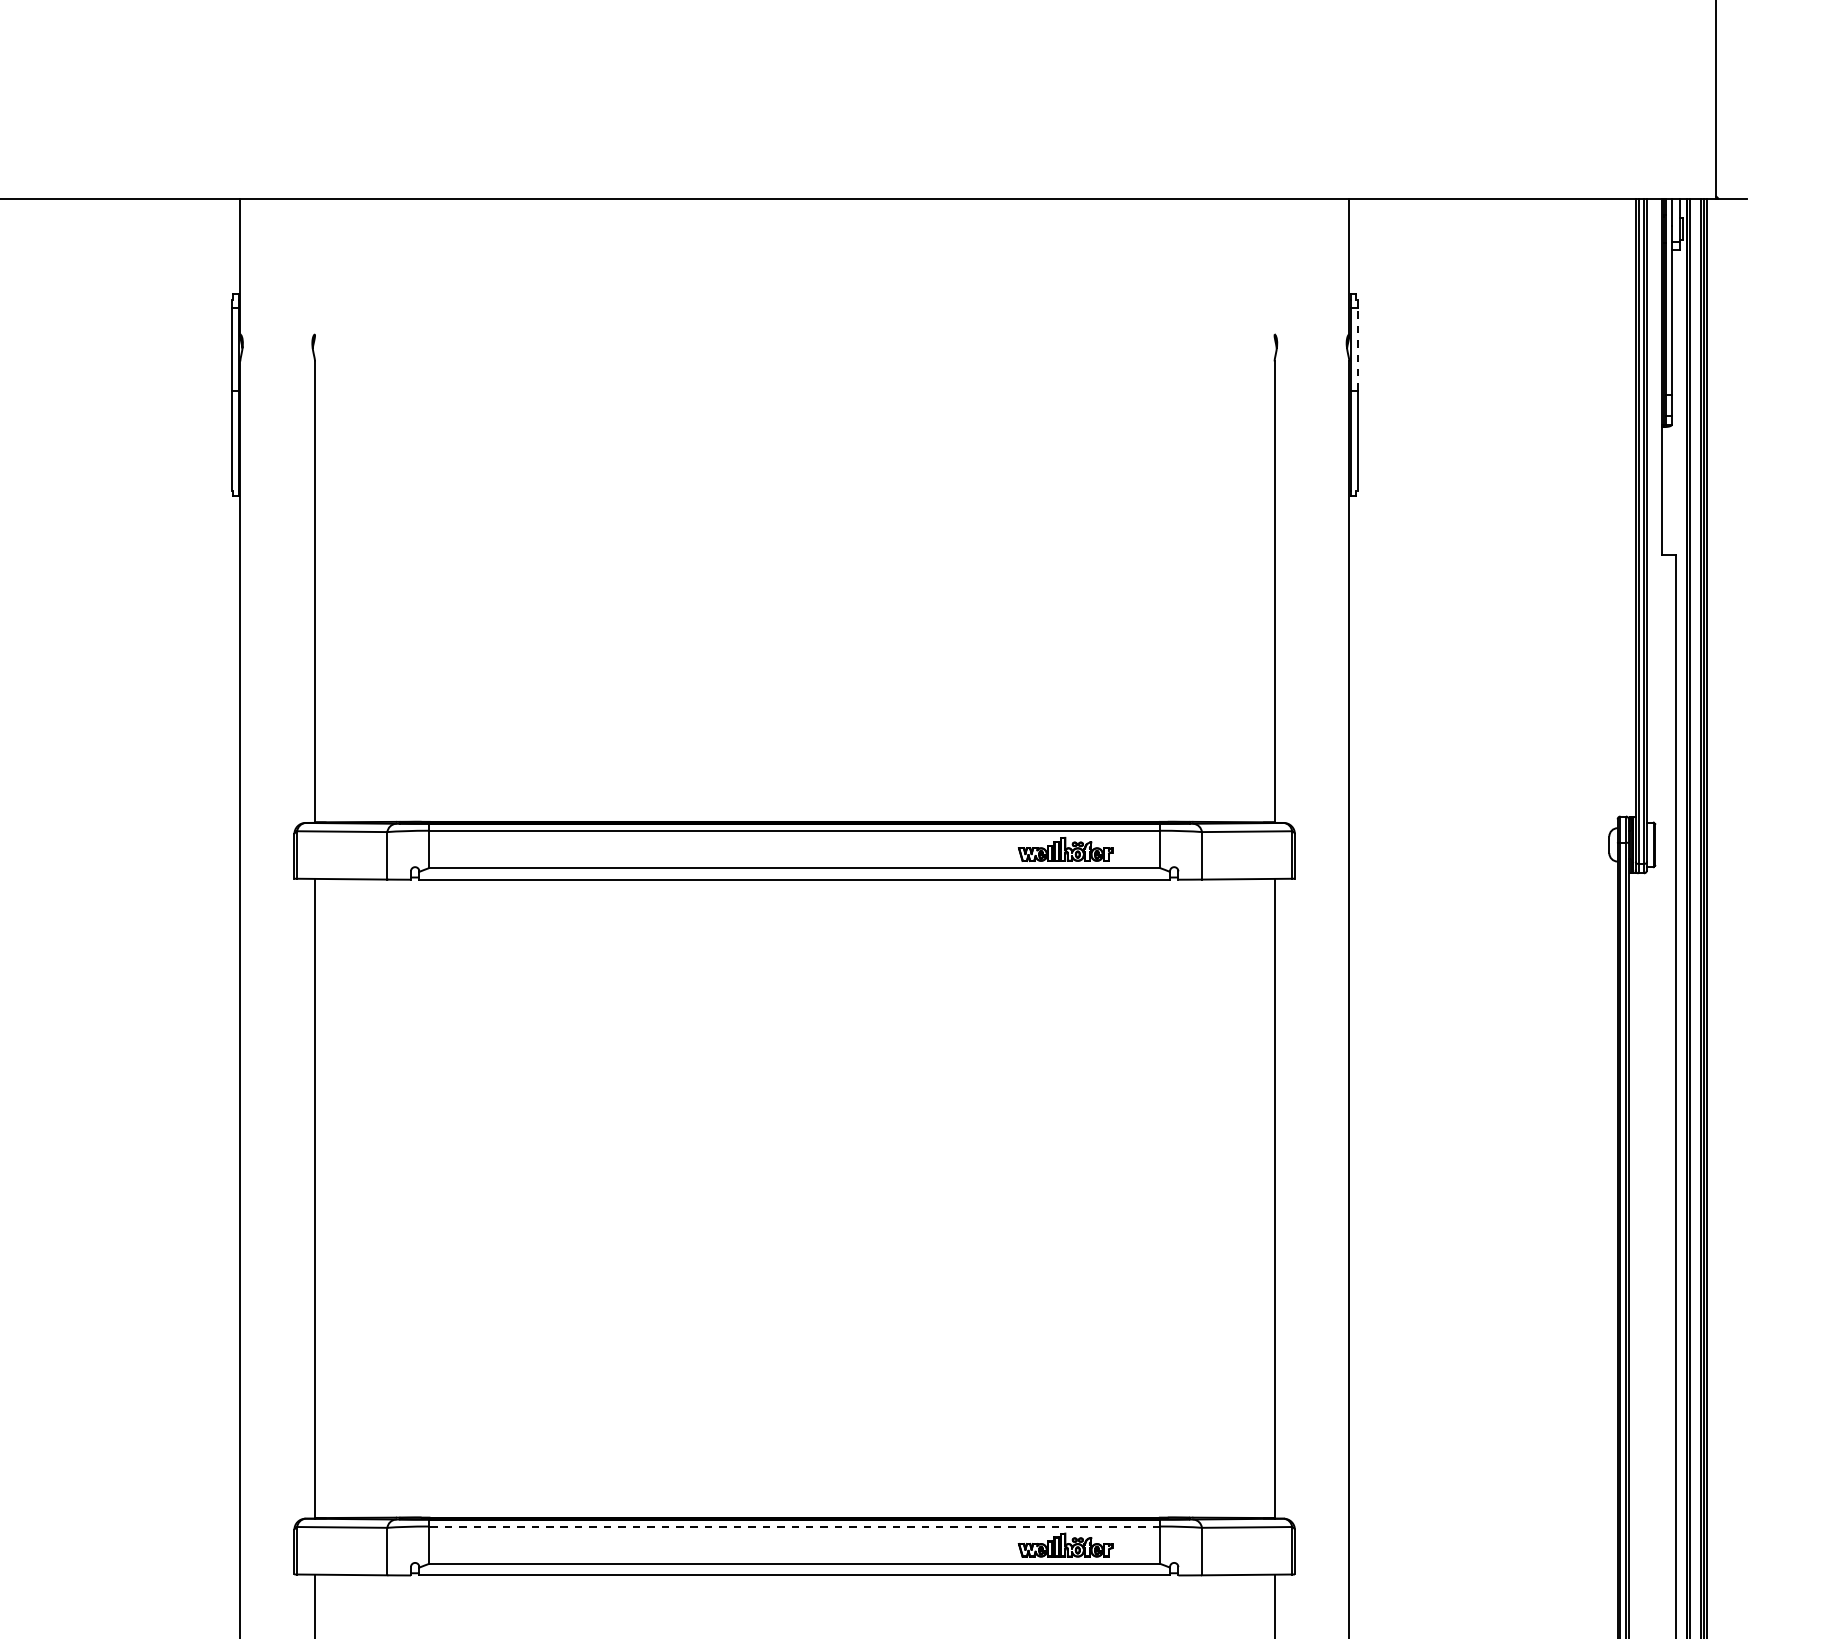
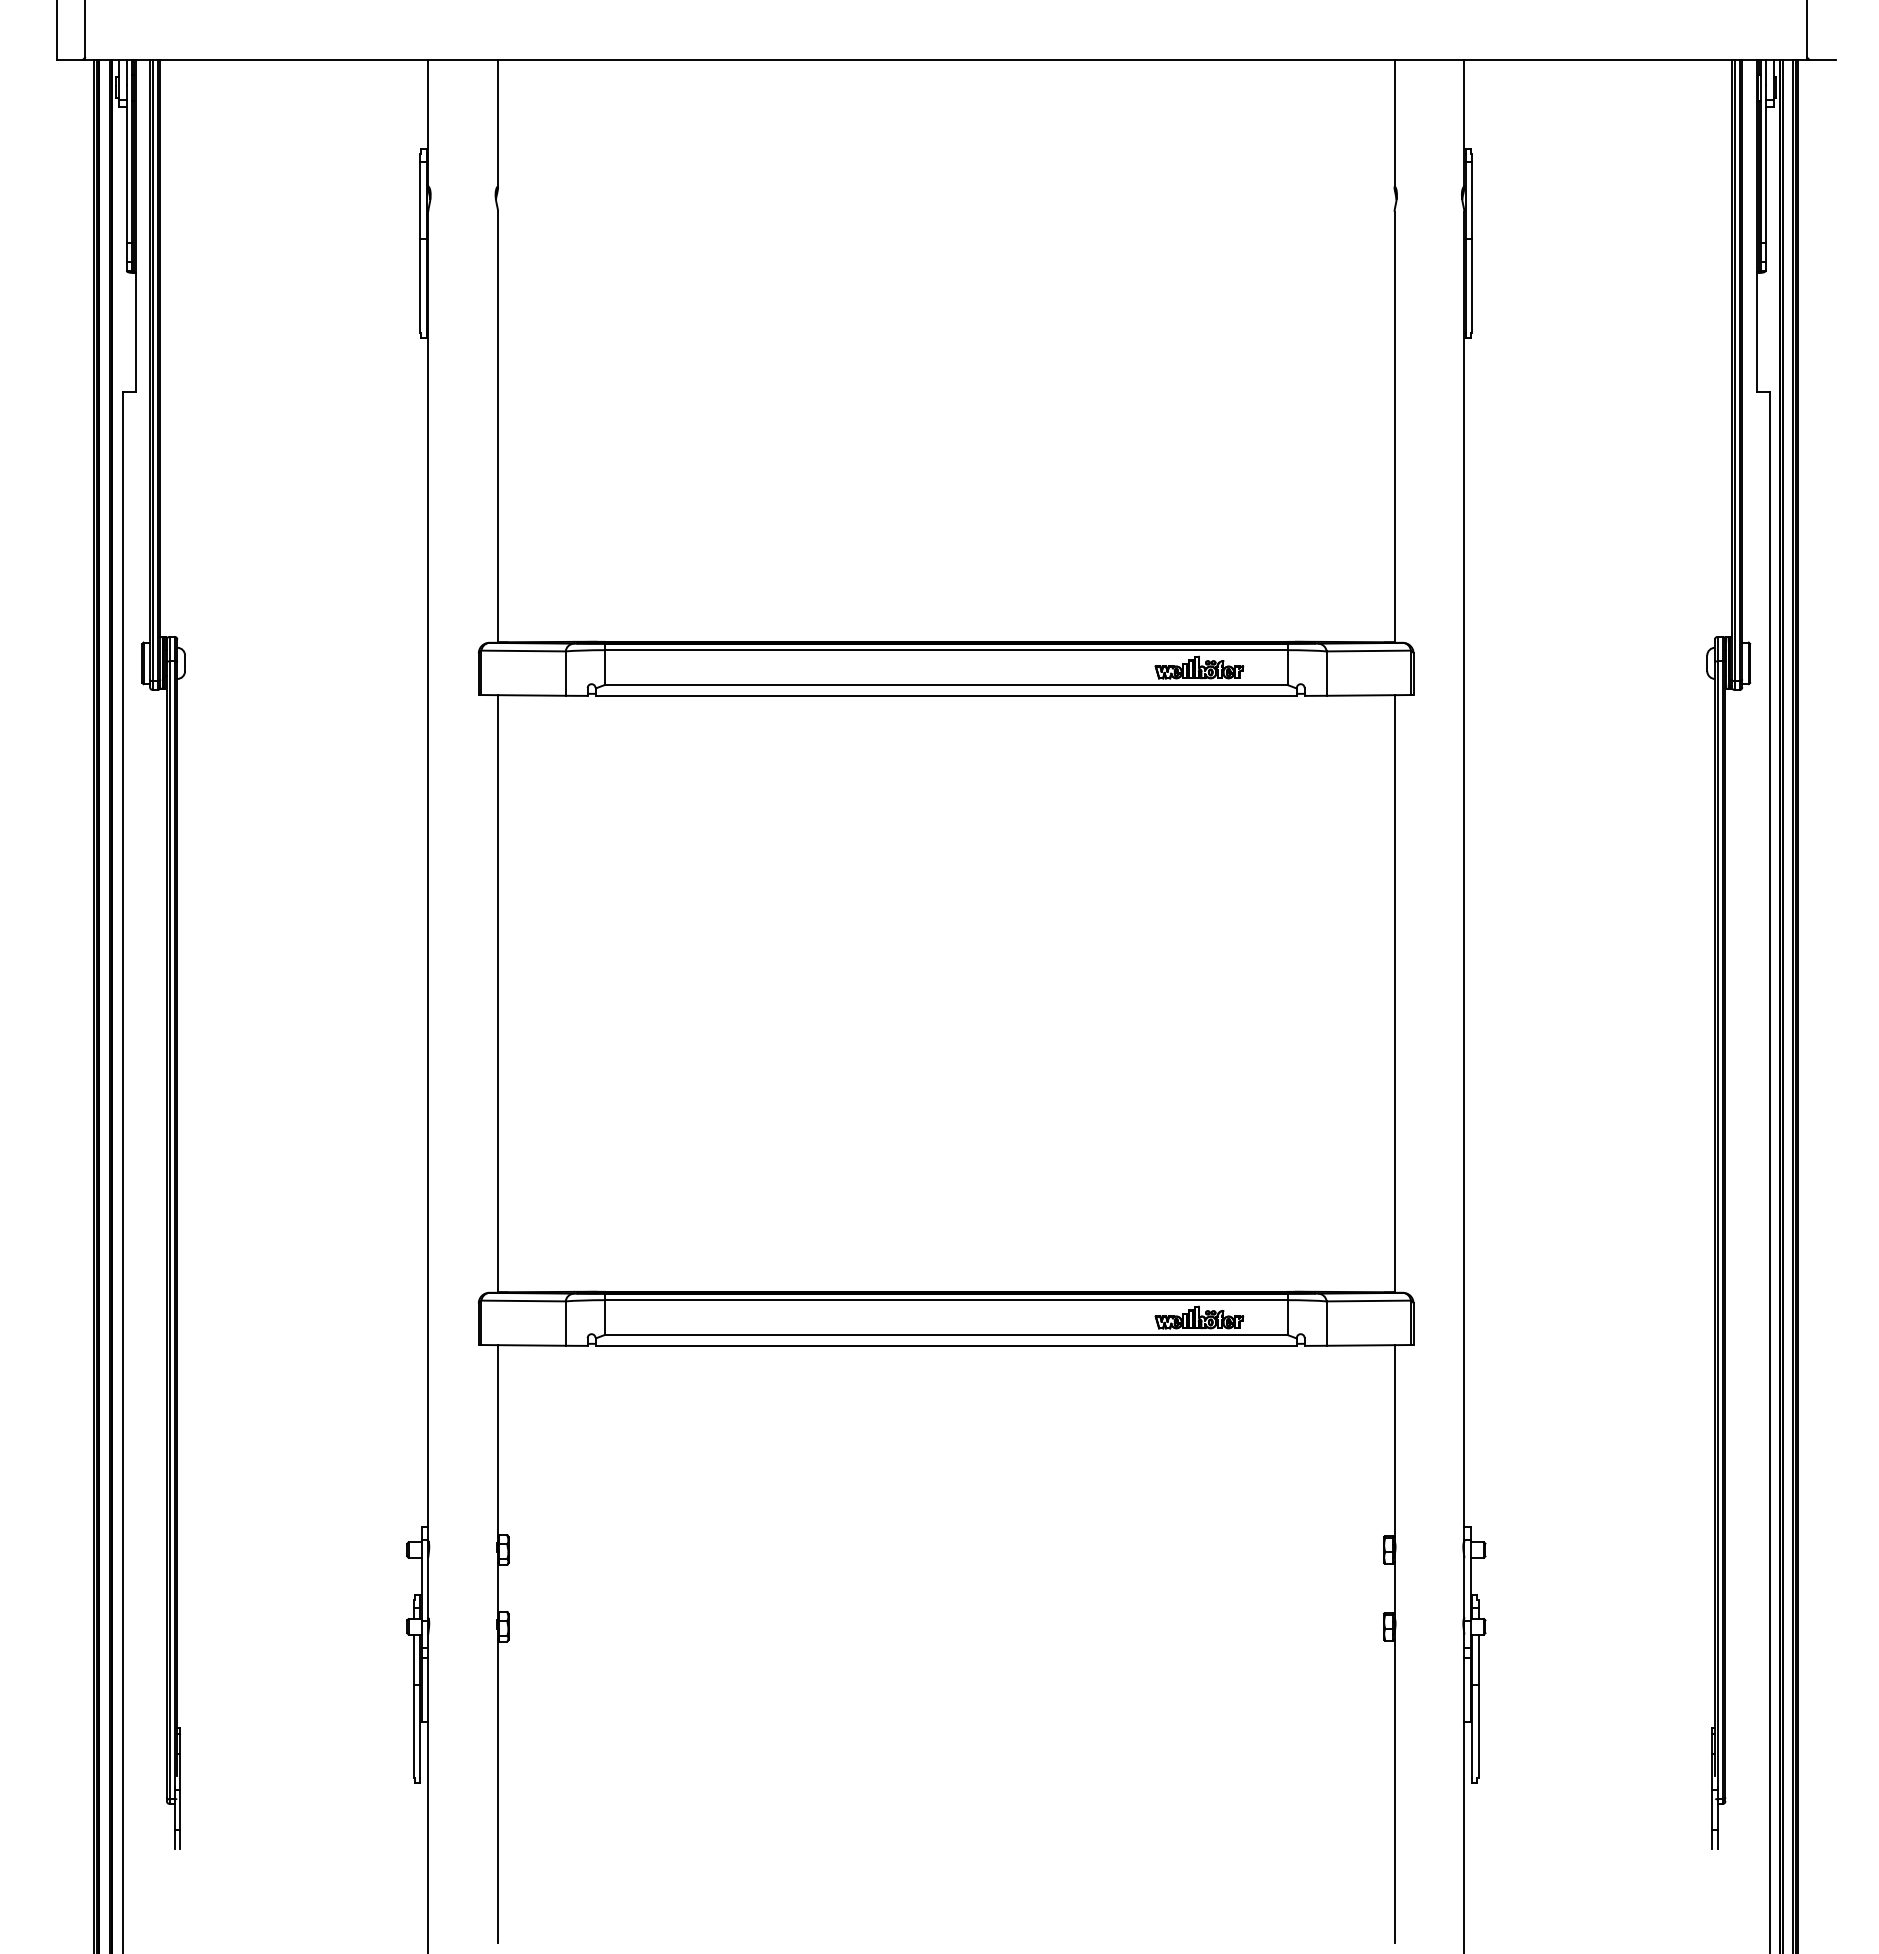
line: (315, 267) -> (498, 123), added
line: (1274, 267) -> (1394, 123), added
line: (1358, 349) -> (1472, 200), dashed -> solid
line: (793, 1526) -> (945, 1300), dashed -> solid

